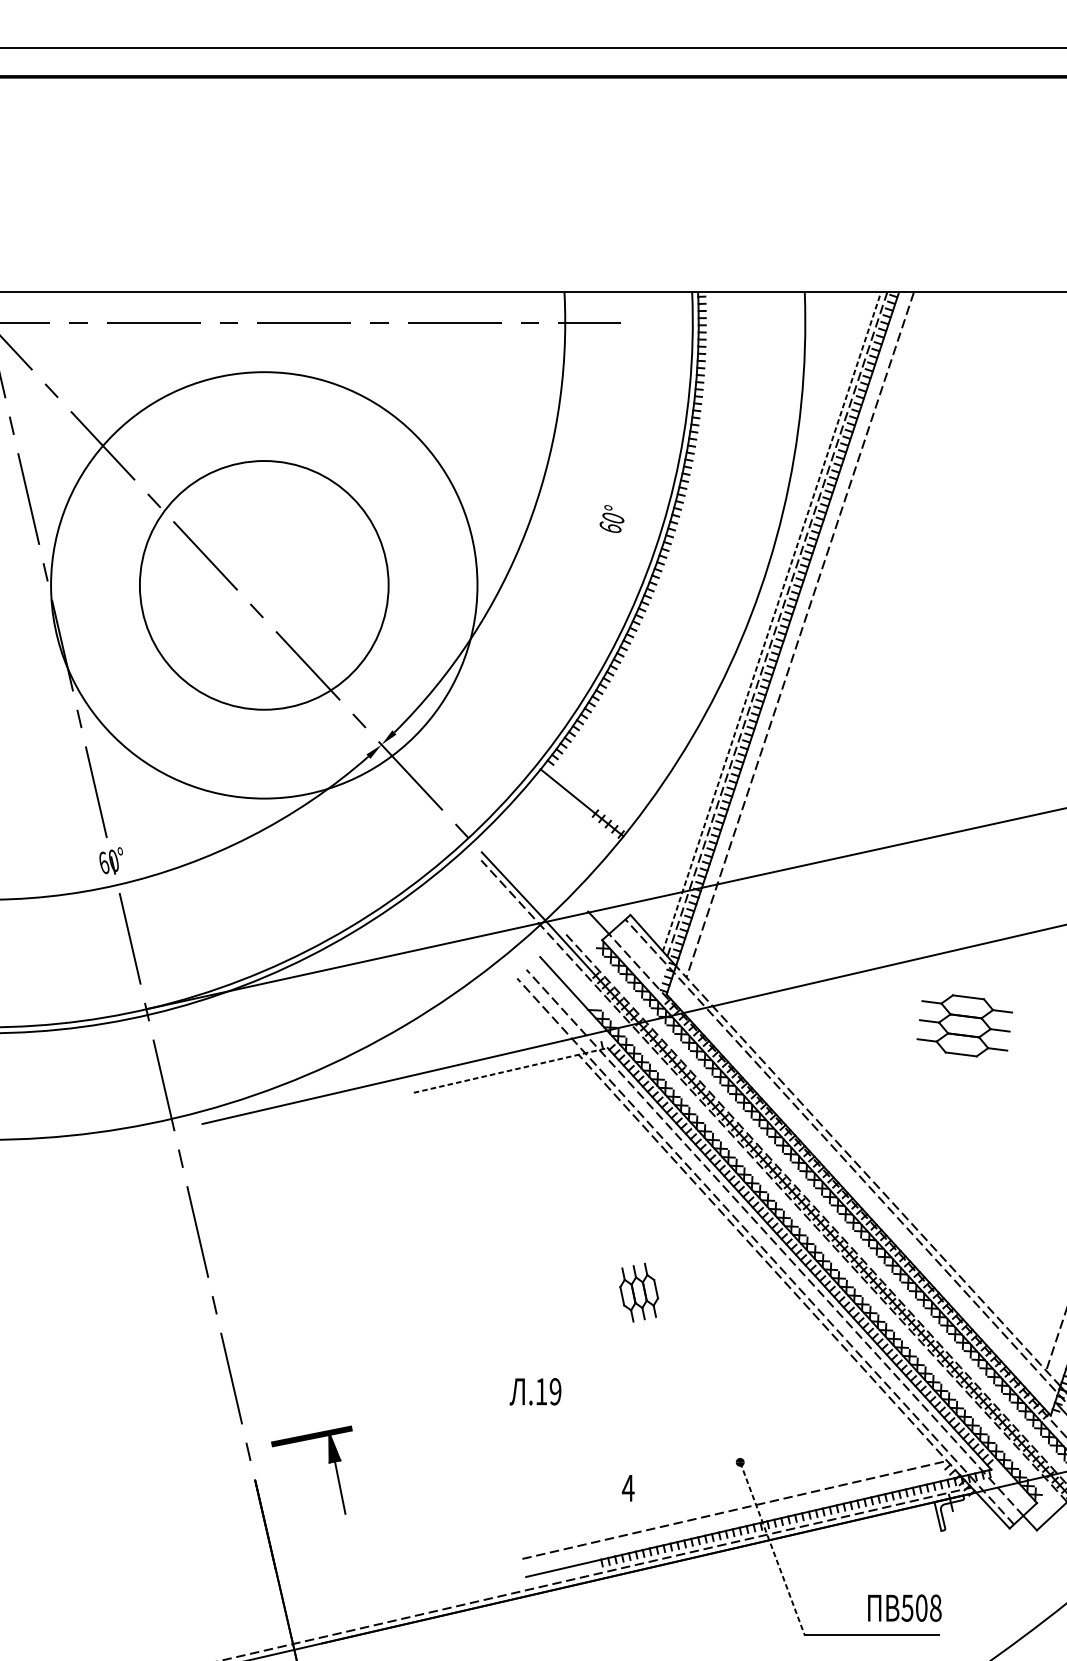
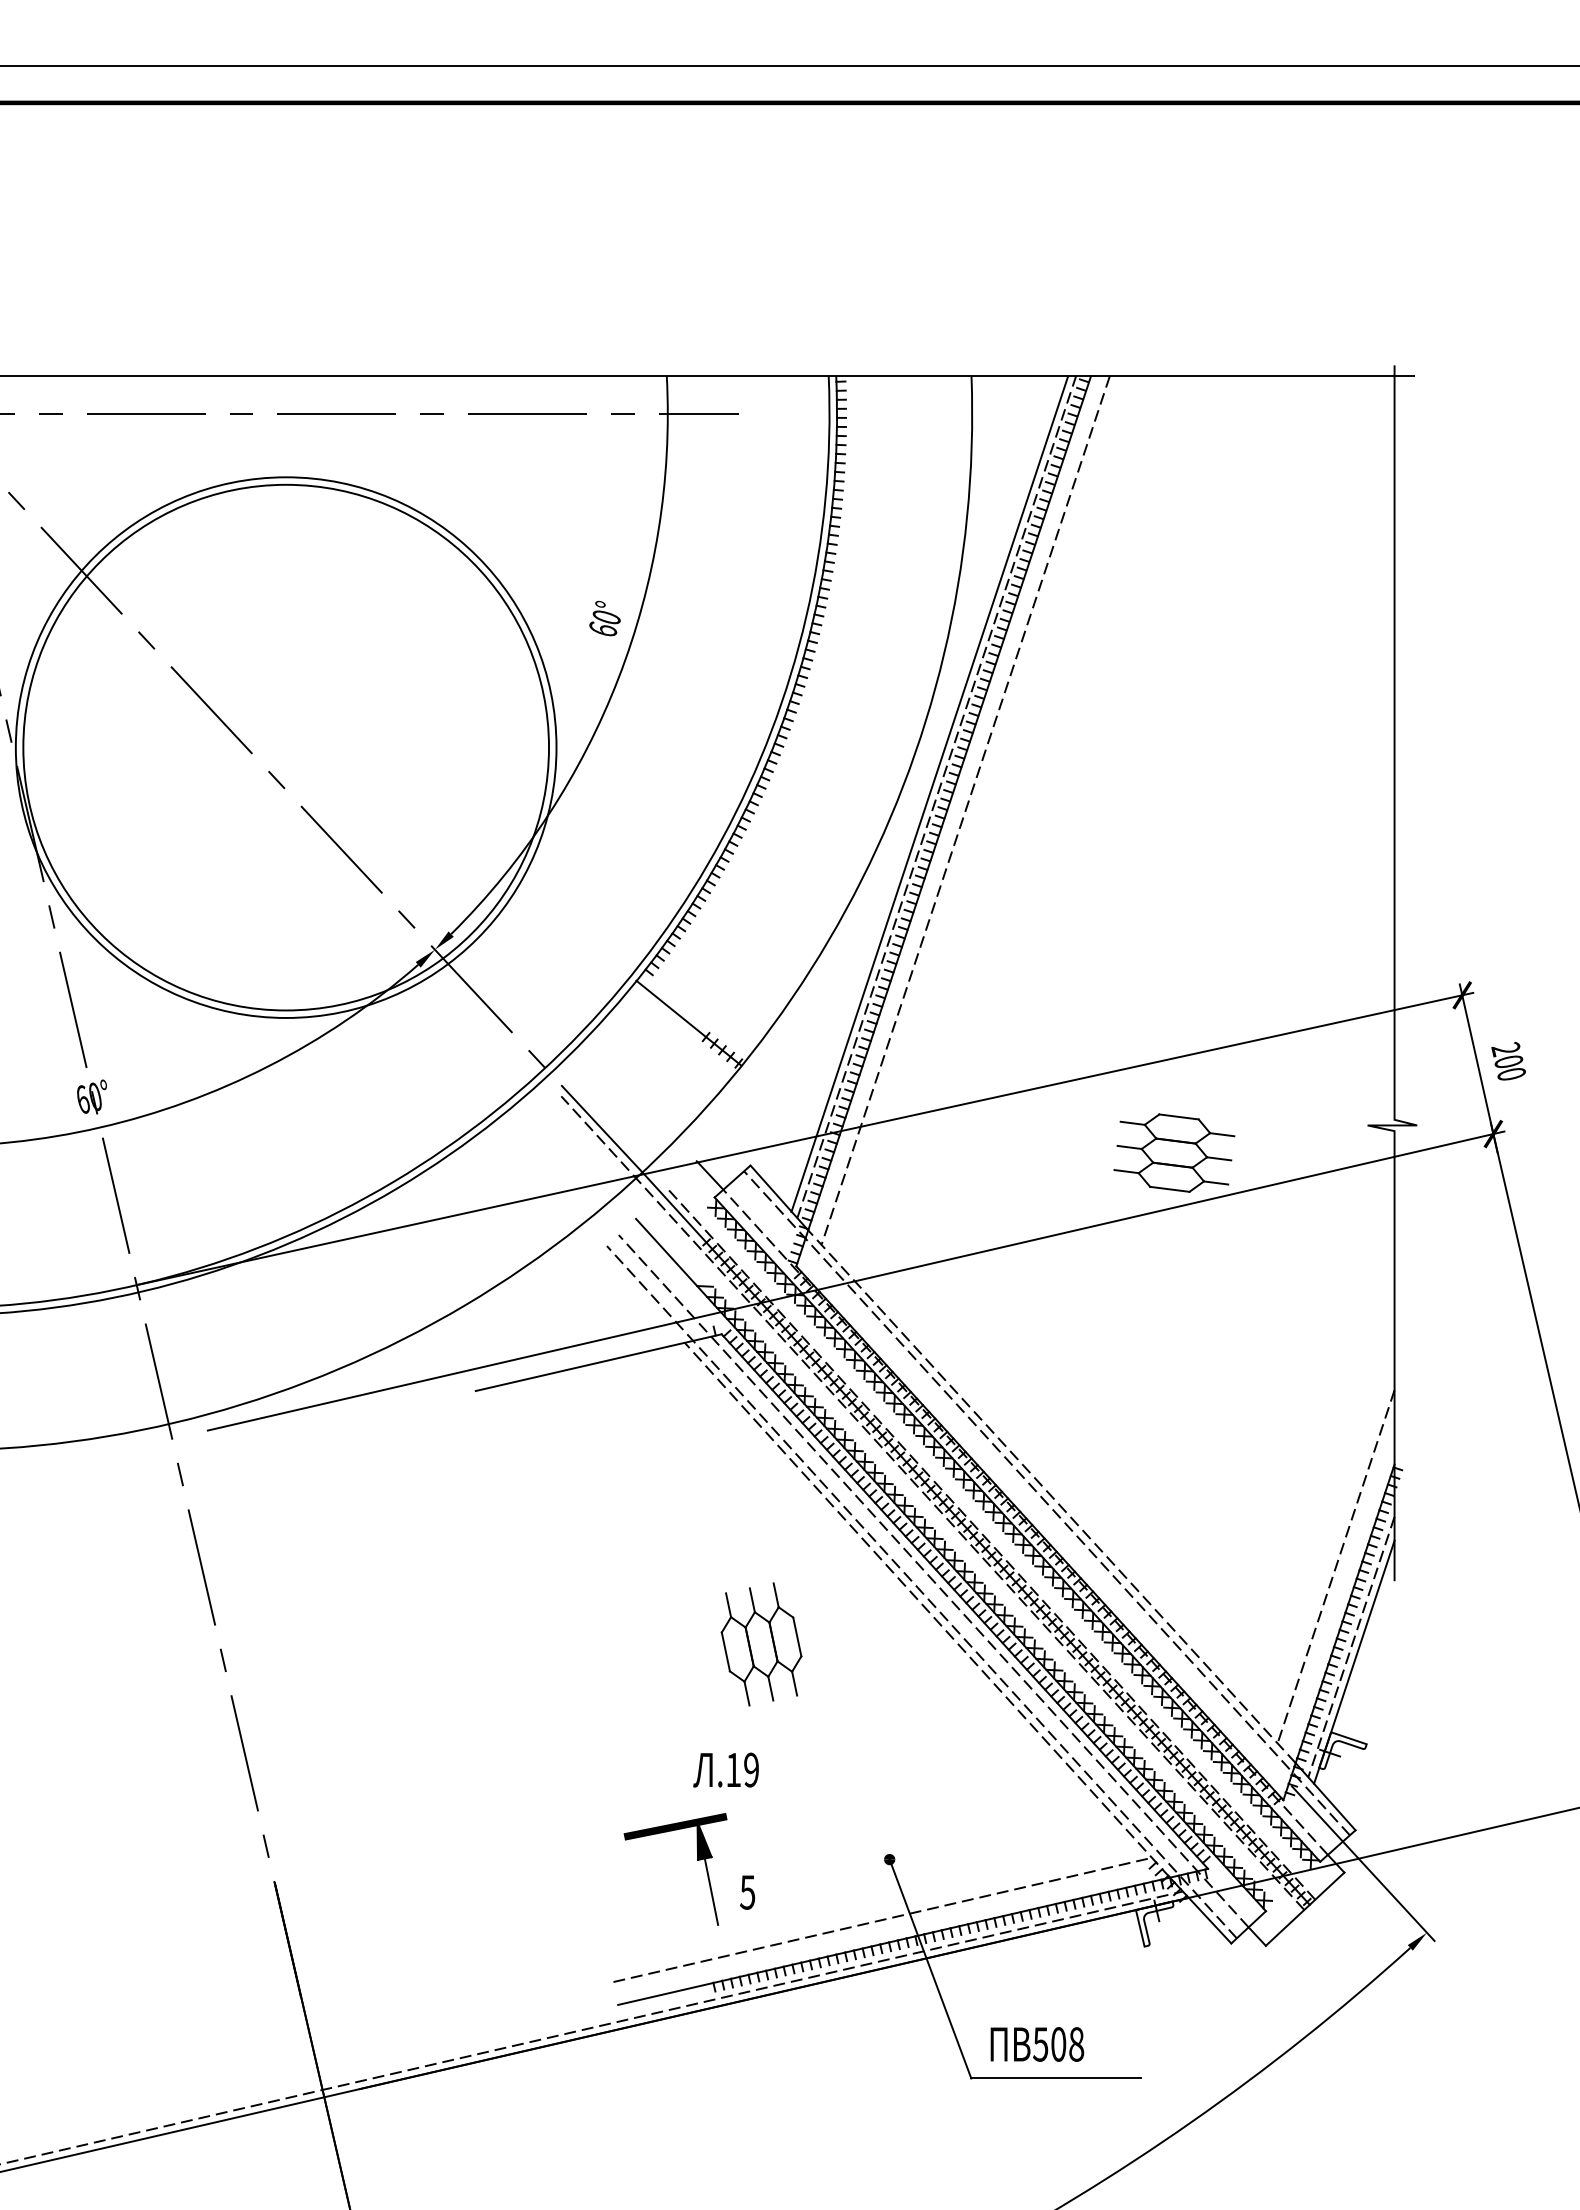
text: (611, 519) -> (604, 618), moved
circle: (264, 585) -> (286, 747), size x1.67
line: (771, 621) -> (929, 793), dashed -> solid
part: (964, 1025) -> (1174, 1152), moved
line: (511, 1070) -> (599, 1362), dashed -> solid
part: (639, 1292) -> (761, 1644), size x1.67
text: (535, 1391) -> (725, 1769), moved
part: (329, 1463) -> (697, 1860), moved
text: (628, 1488) -> (747, 1892), 4 -> 5
line: (772, 1549) -> (930, 1969), dashed -> solid
text: (904, 1608) -> (1037, 2044), moved

